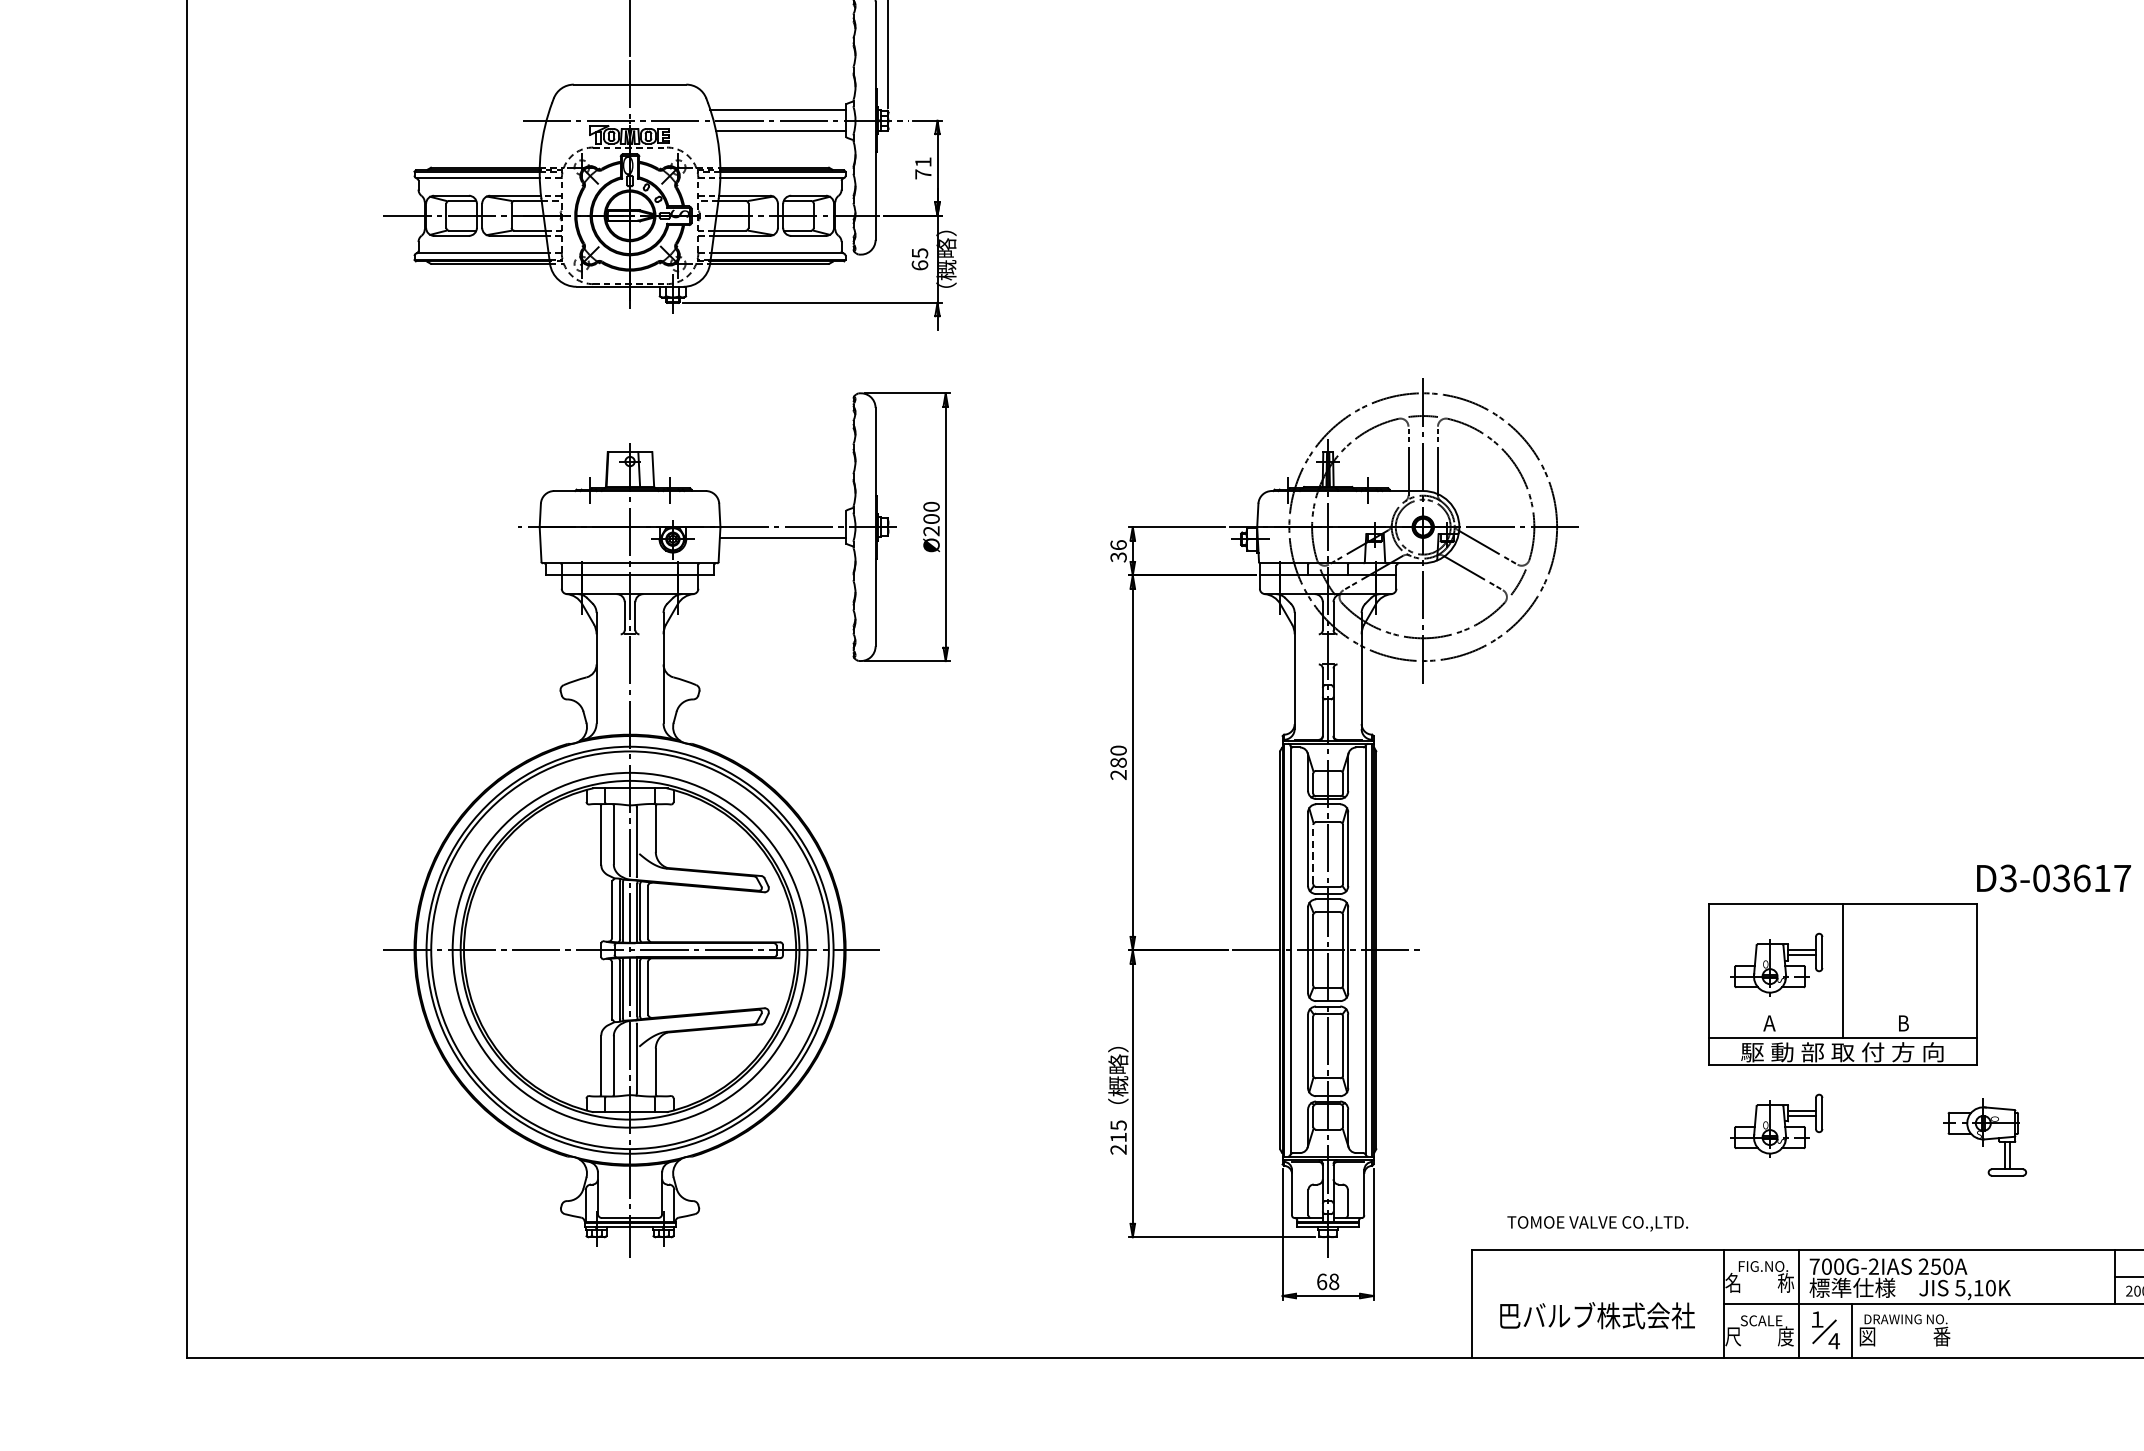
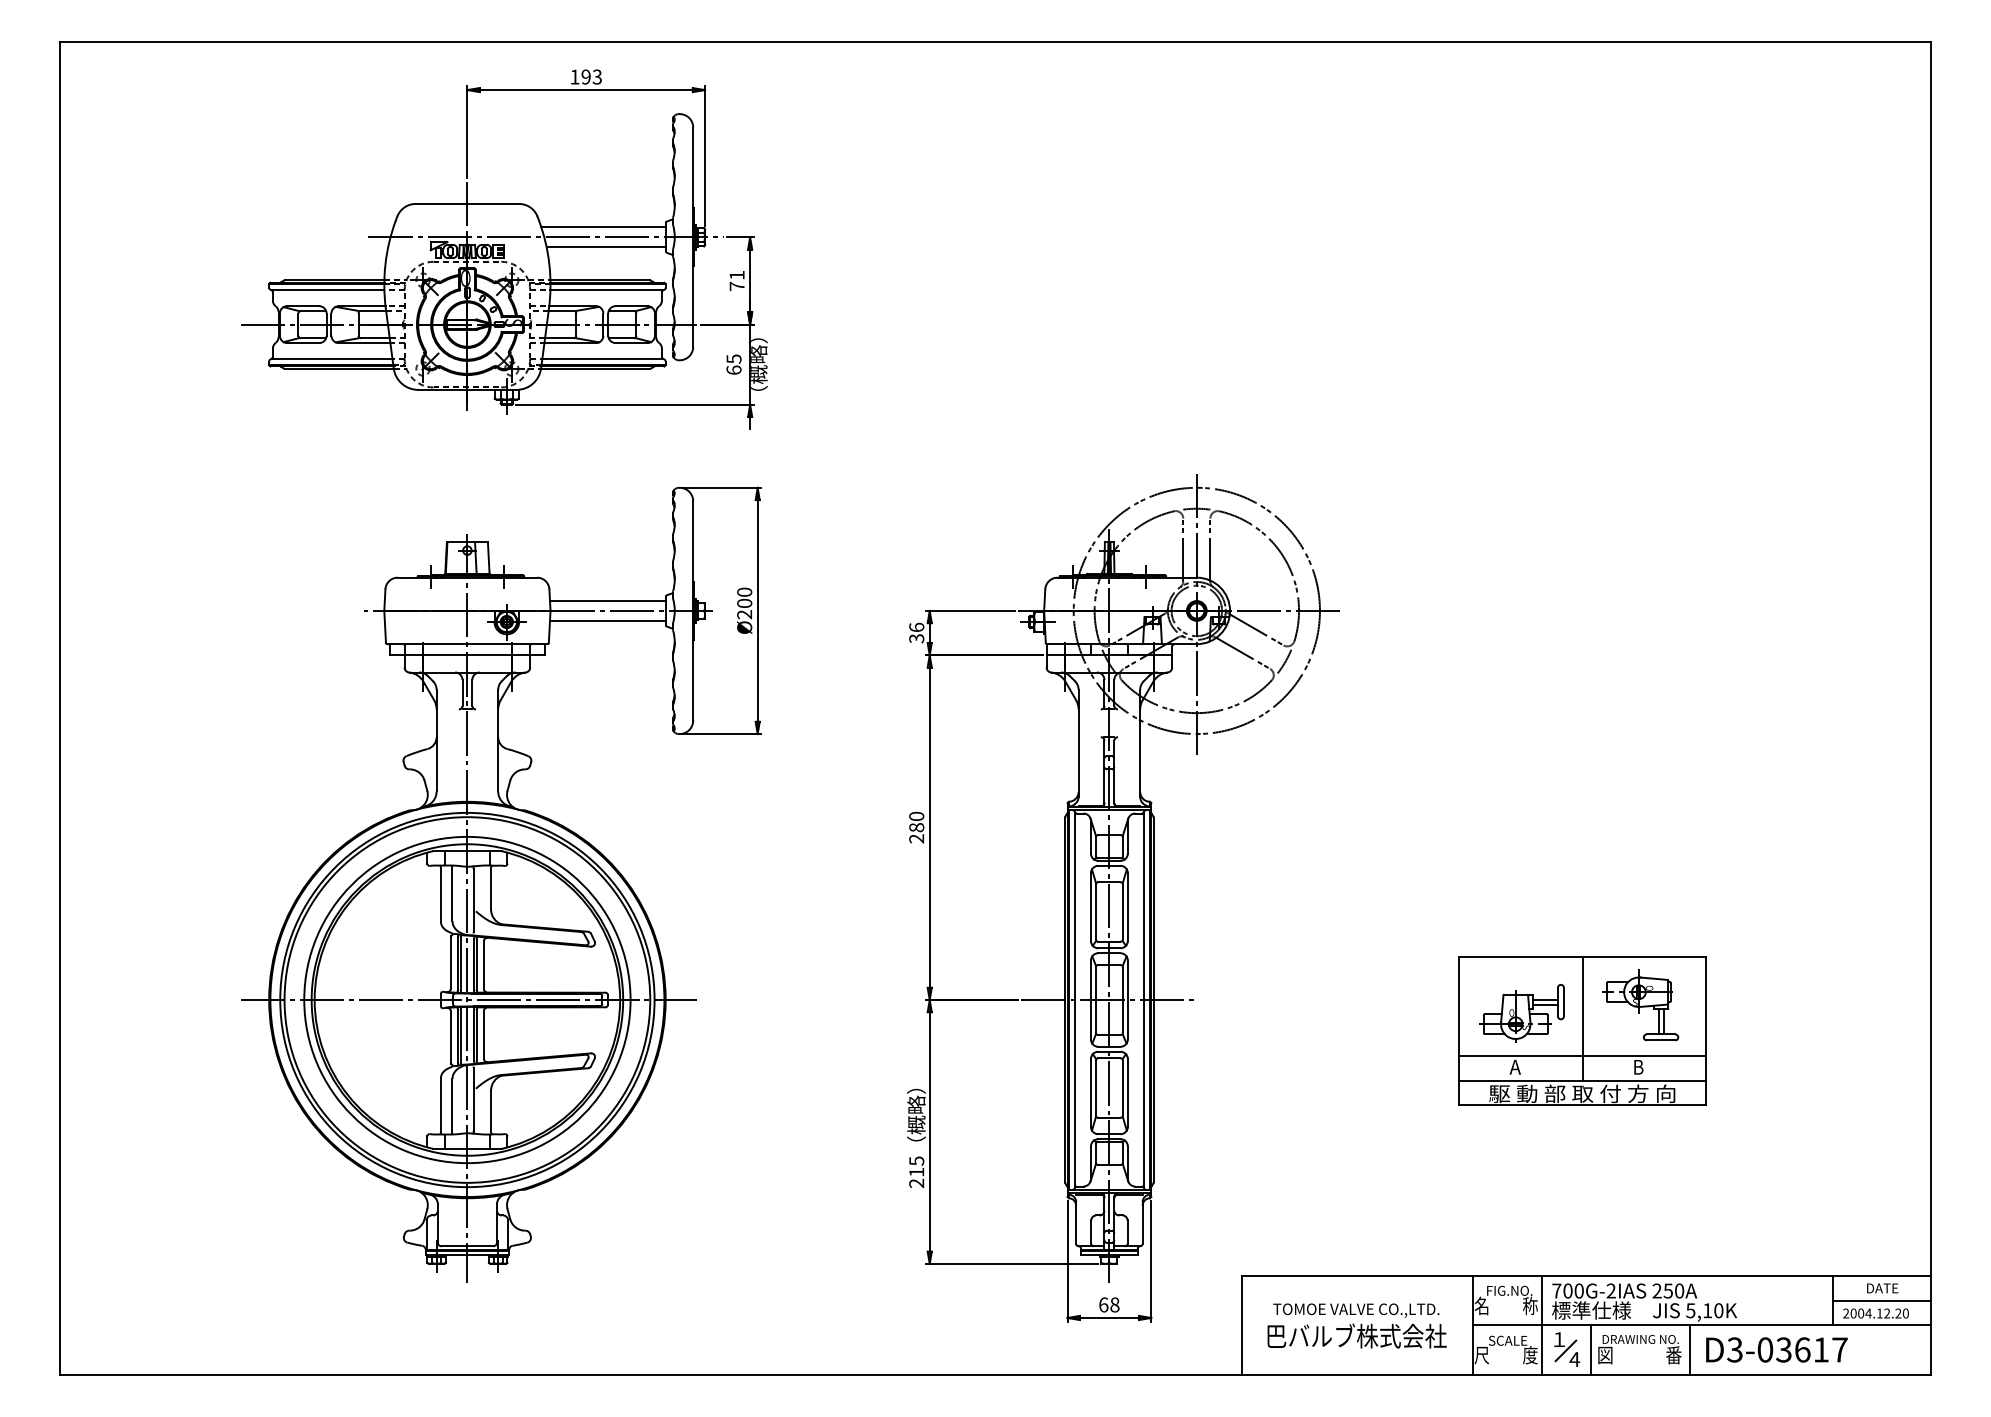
line: (783, 516) -> (608, 601), added
line: (1313, 854) -> (1095, 911), dashed -> solid
text: (2053, 877) -> (1776, 1349), moved
line: (1842, 1010) -> (1582, 1055), added
part: (1776, 1125) -> (1521, 1161), removed
part: (1985, 1137) -> (1640, 1005), moved
text: (1597, 1223) -> (1356, 1310), moved
line: (1958, 1330) -> (1689, 1349), added

